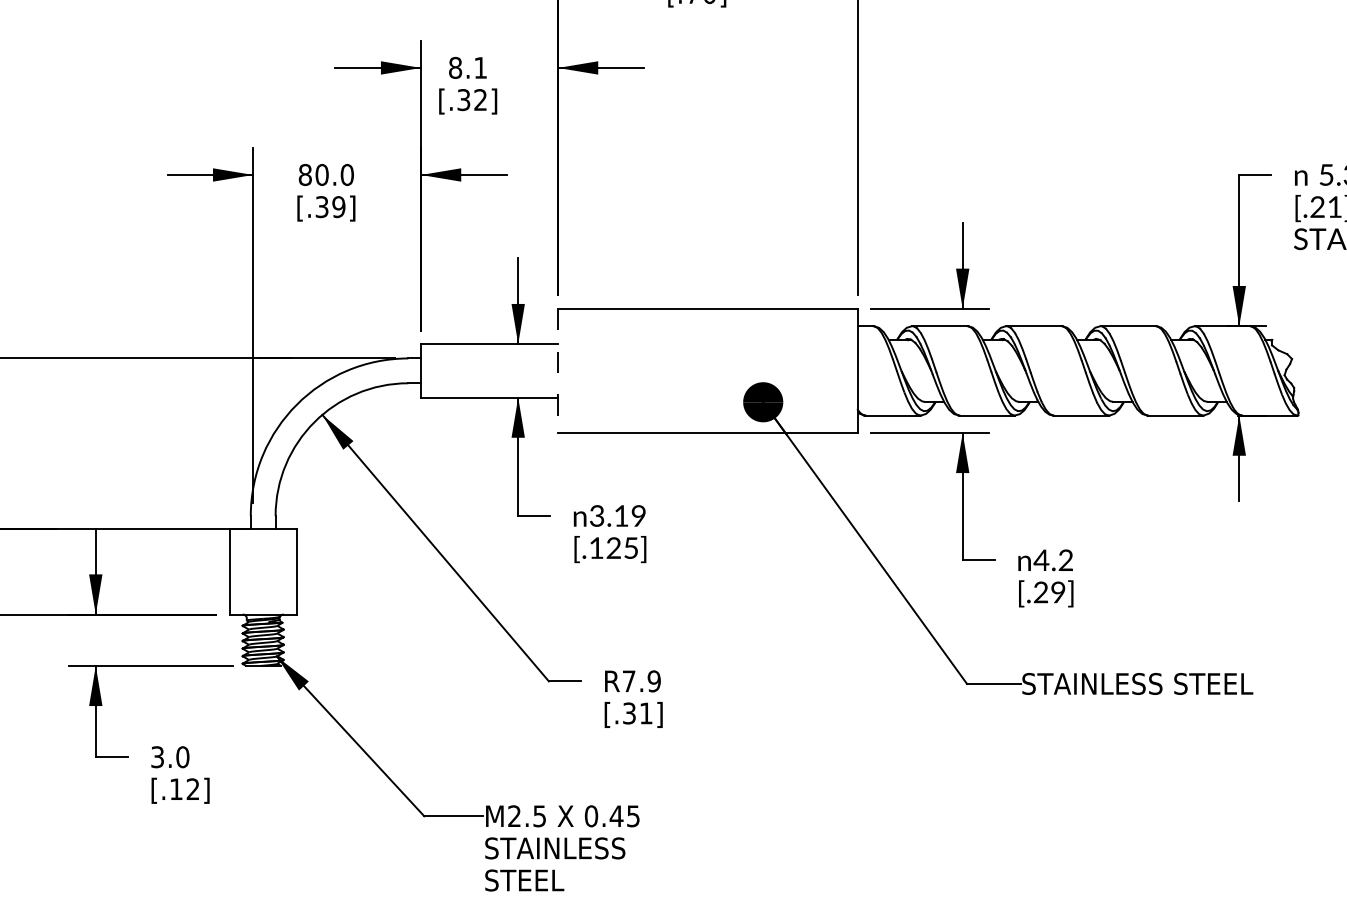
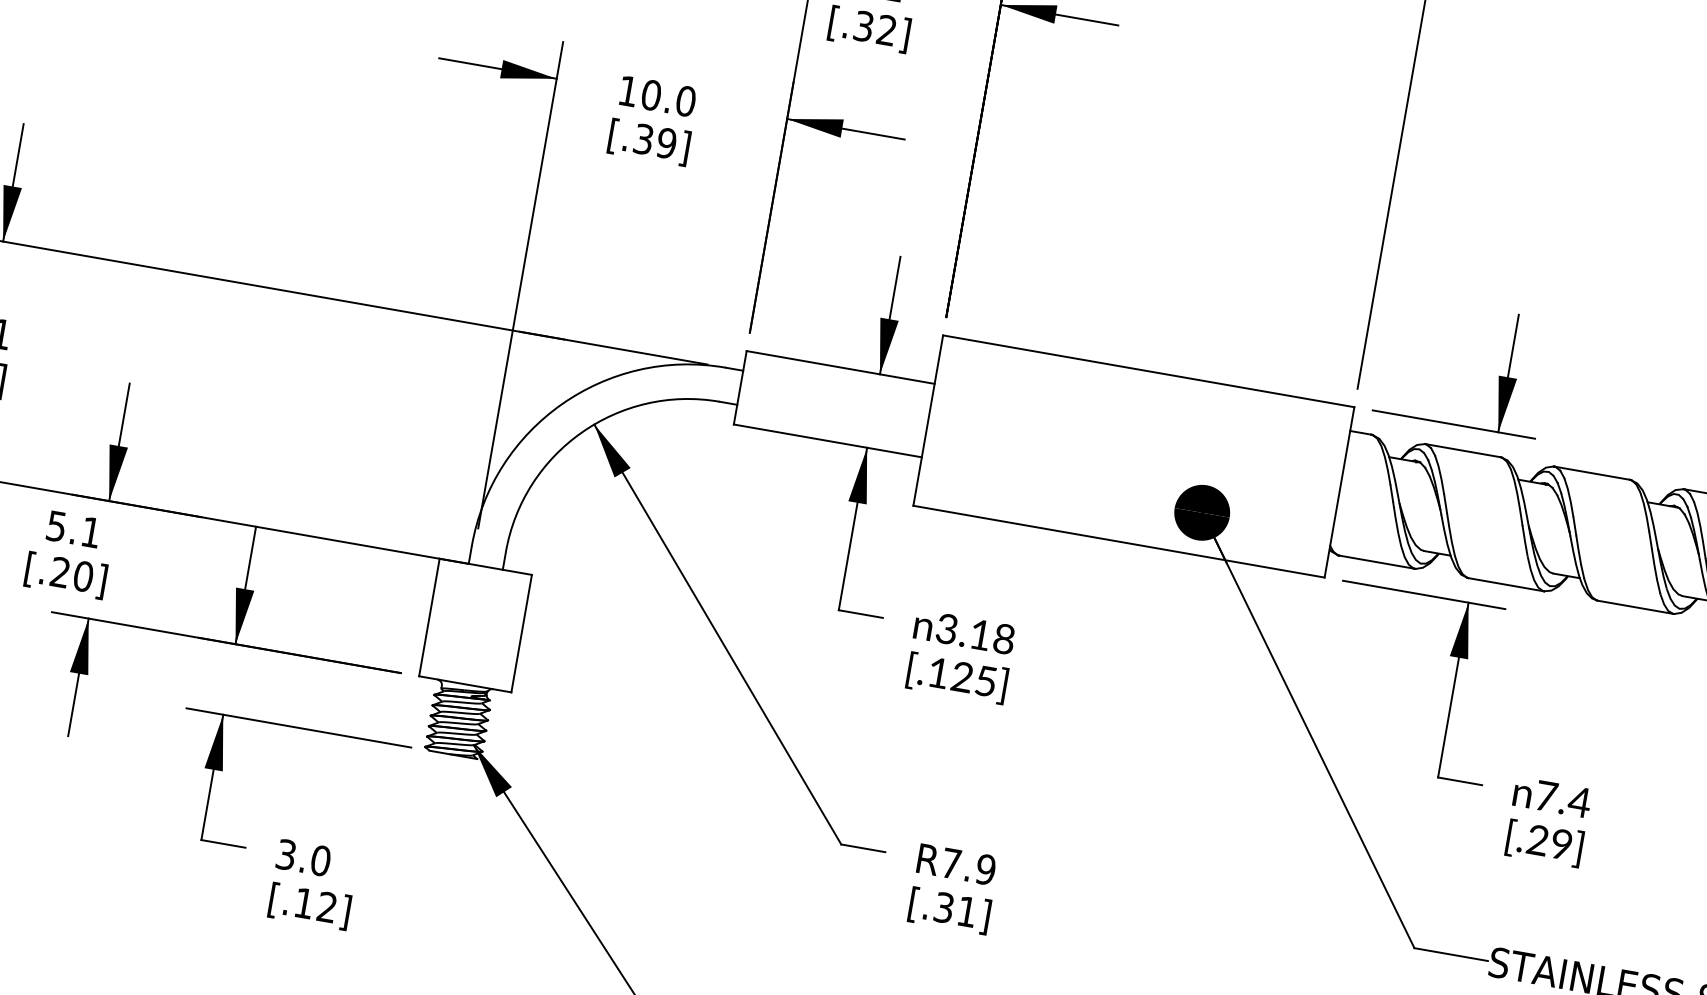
text: (304, 174) -> (627, 90), 80.0 -> 10.0
line: (558, 371) -> (928, 421), dashed -> solid
text: (638, 516) -> (1003, 639), 3.19 -> 3.18
text: (1053, 559) -> (1562, 798), 4.2 -> 7.4

